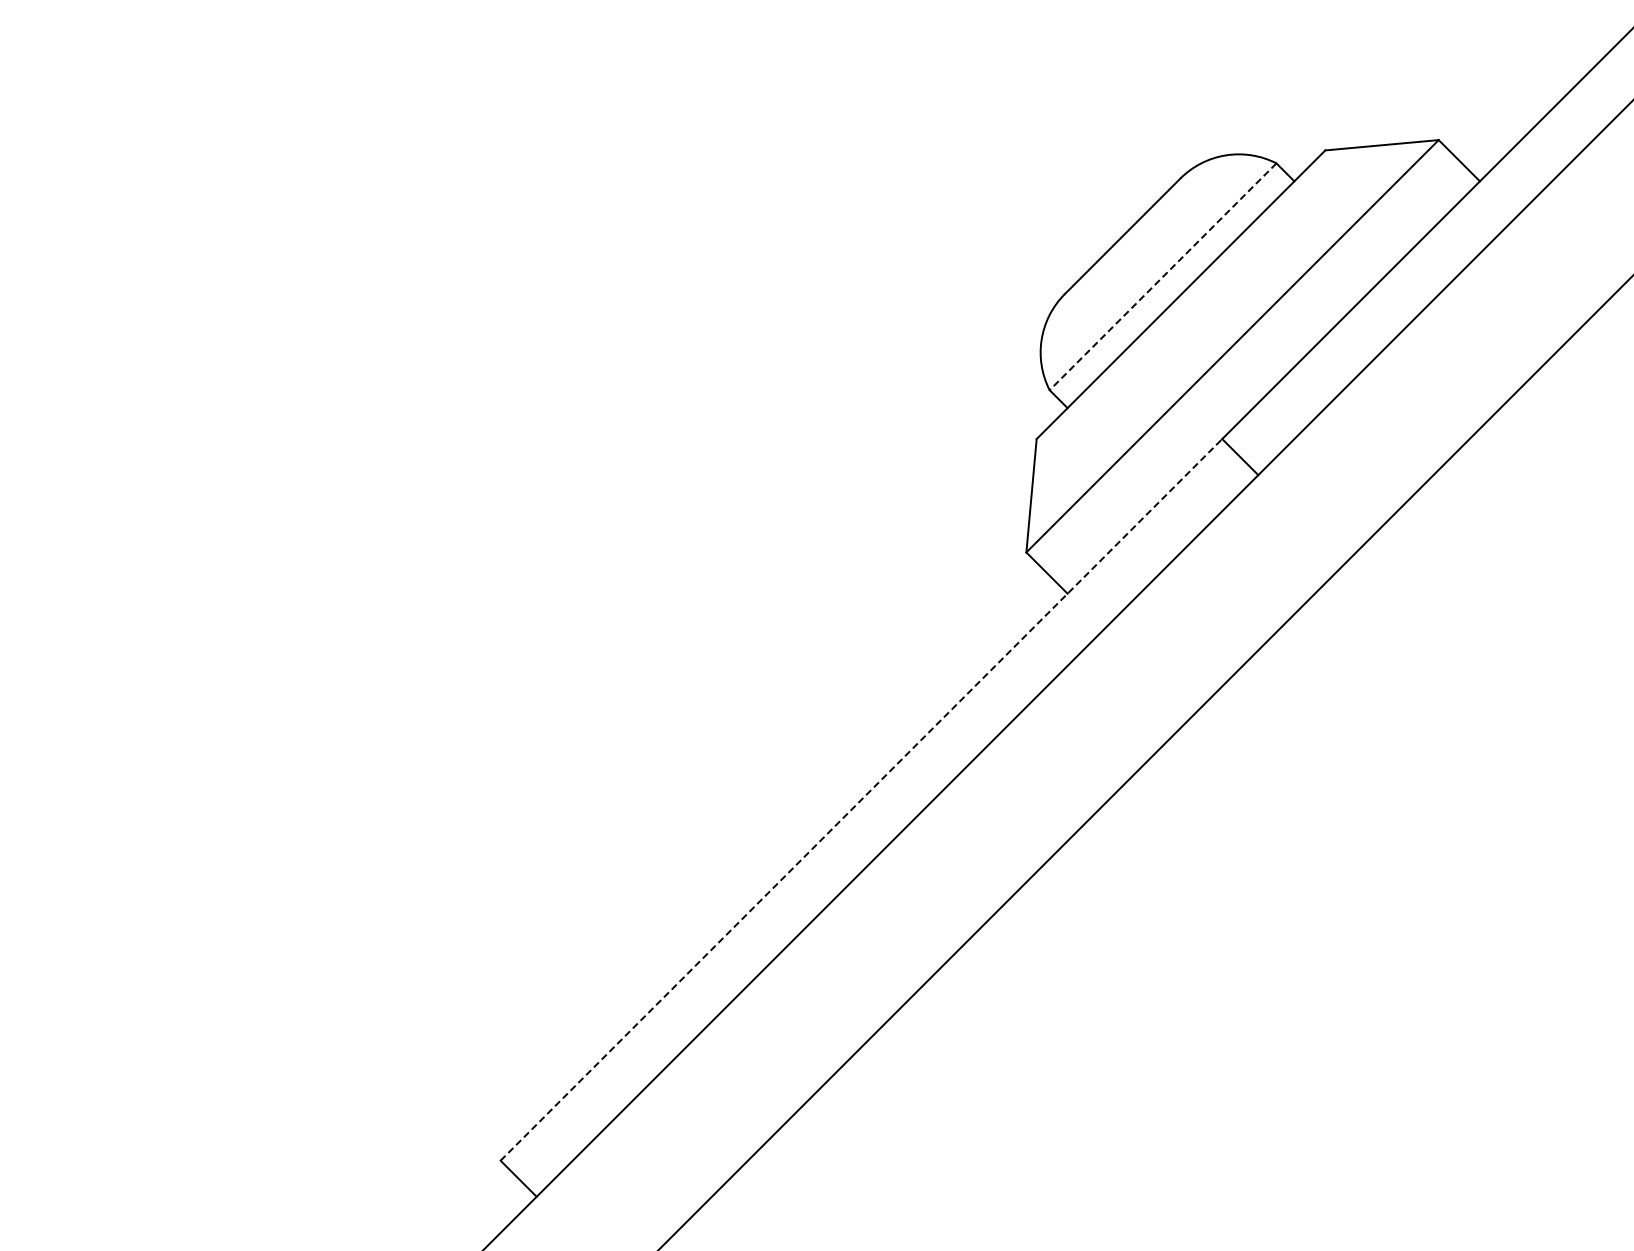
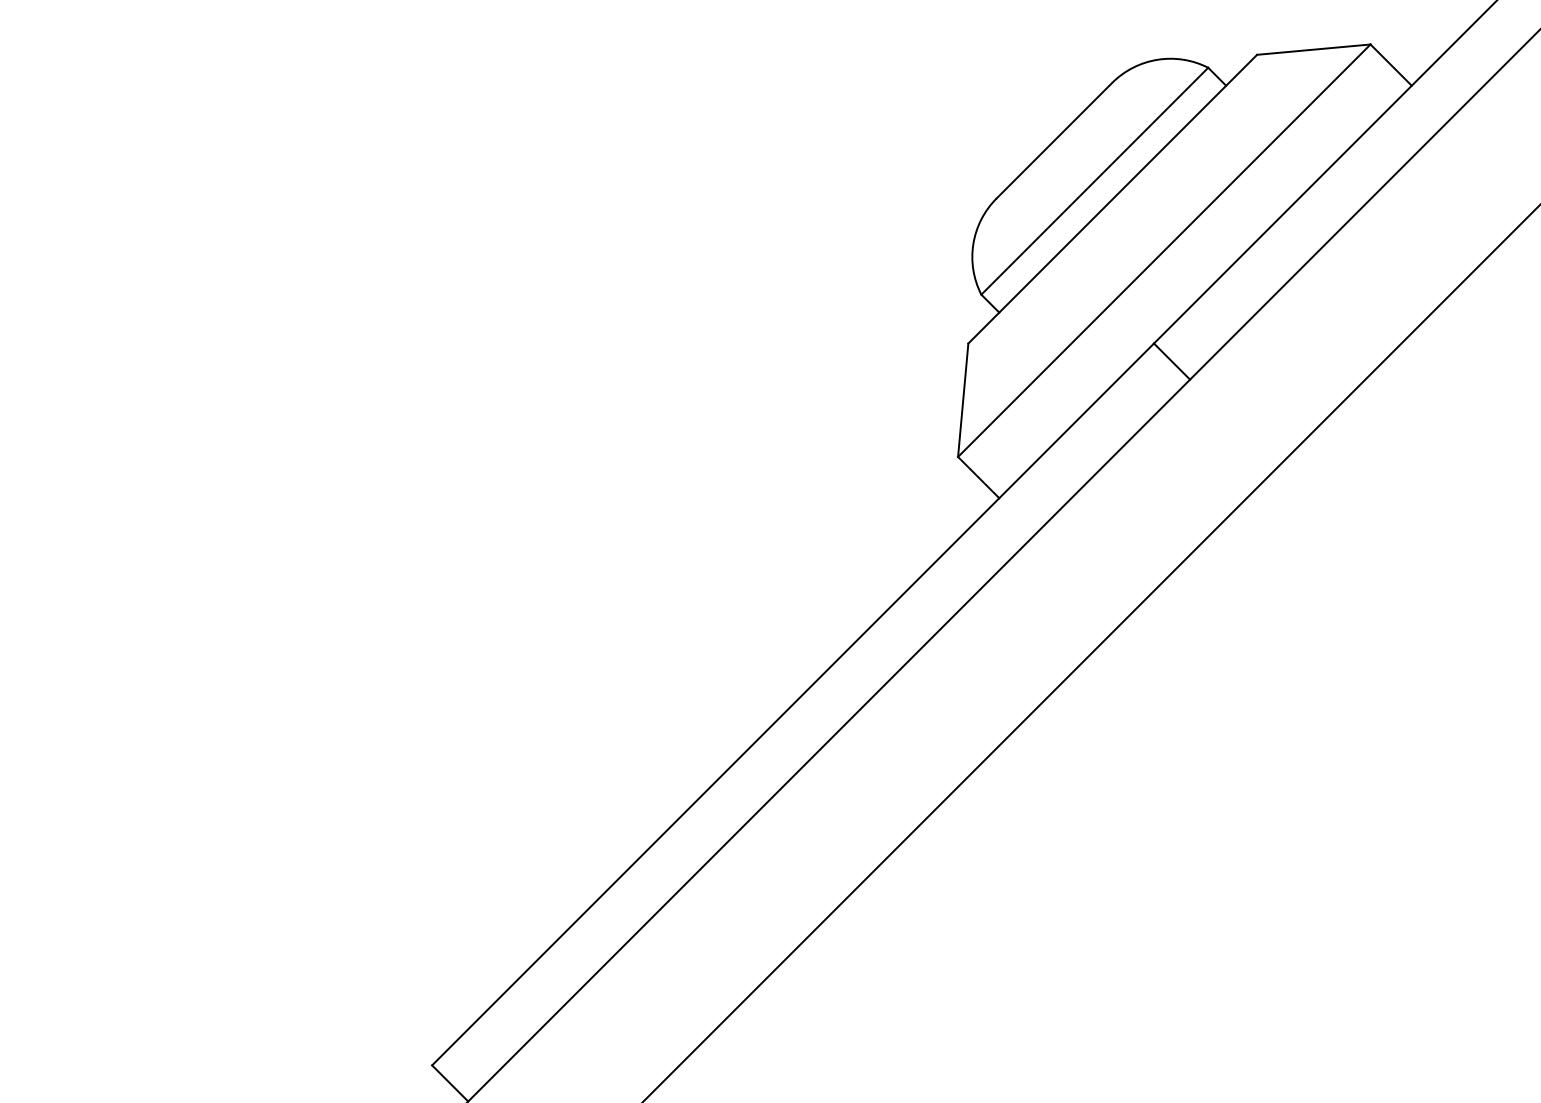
line: (1162, 277) -> (1094, 181), dashed -> solid
line: (861, 799) -> (793, 704), dashed -> solid

